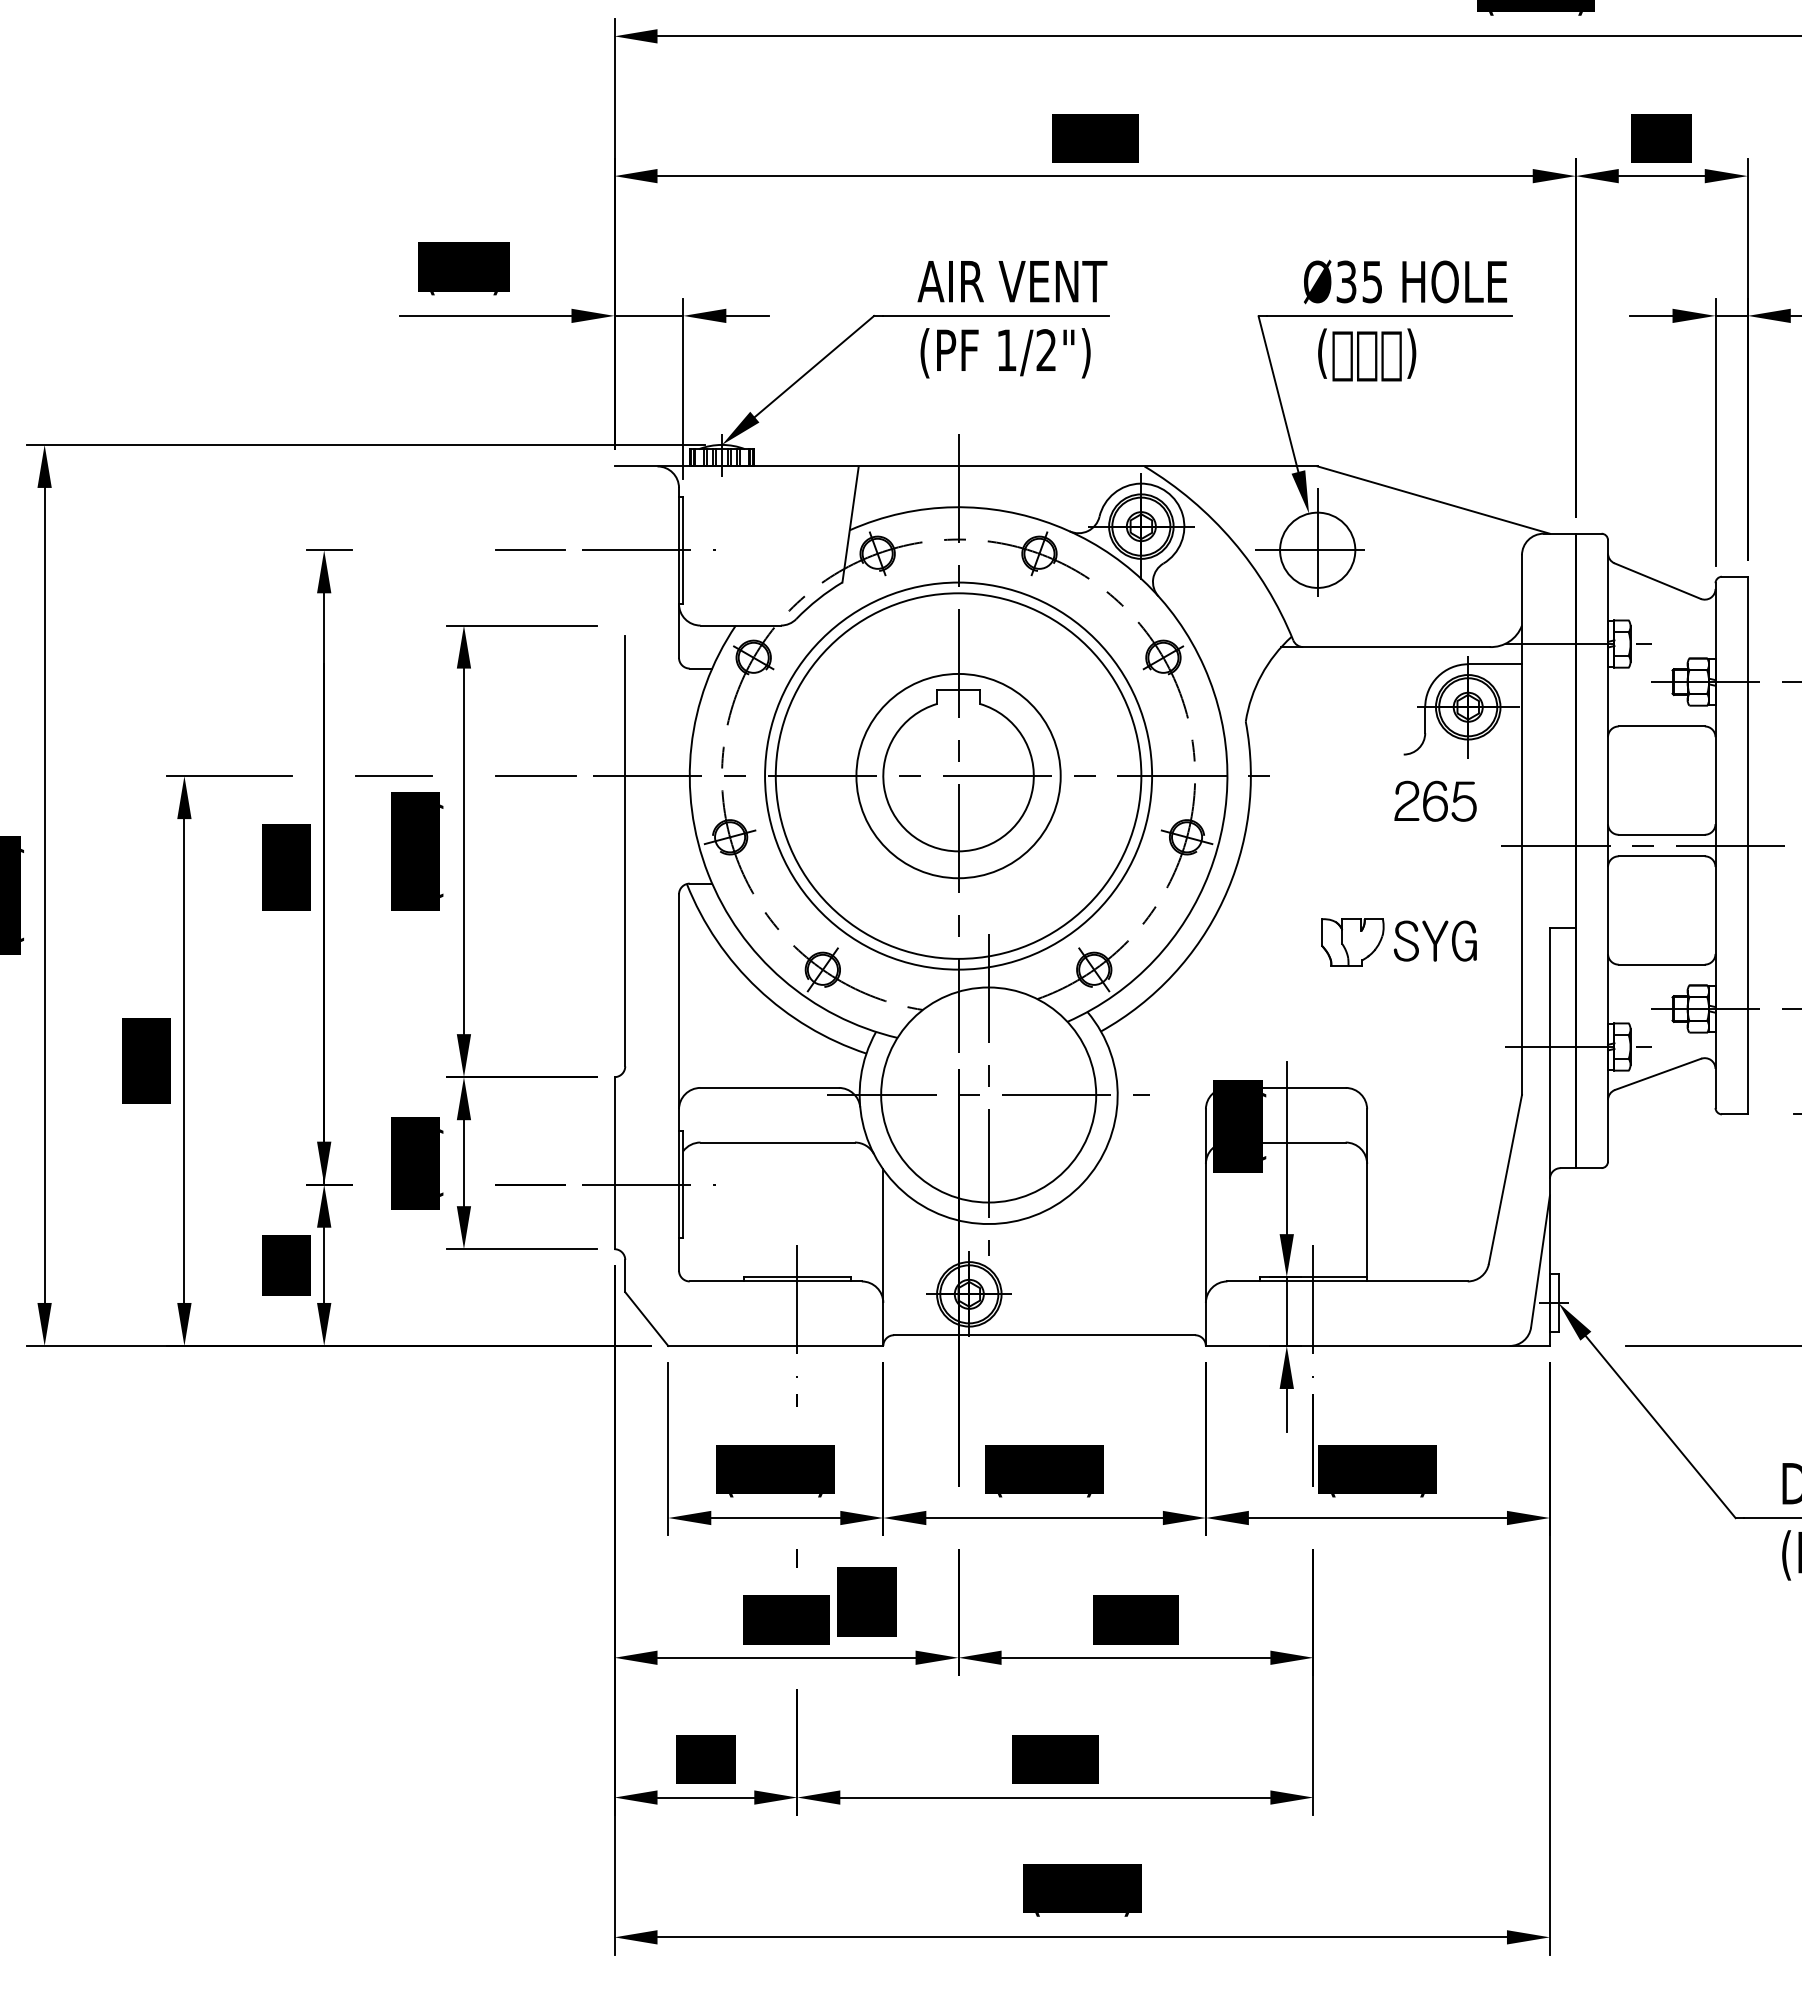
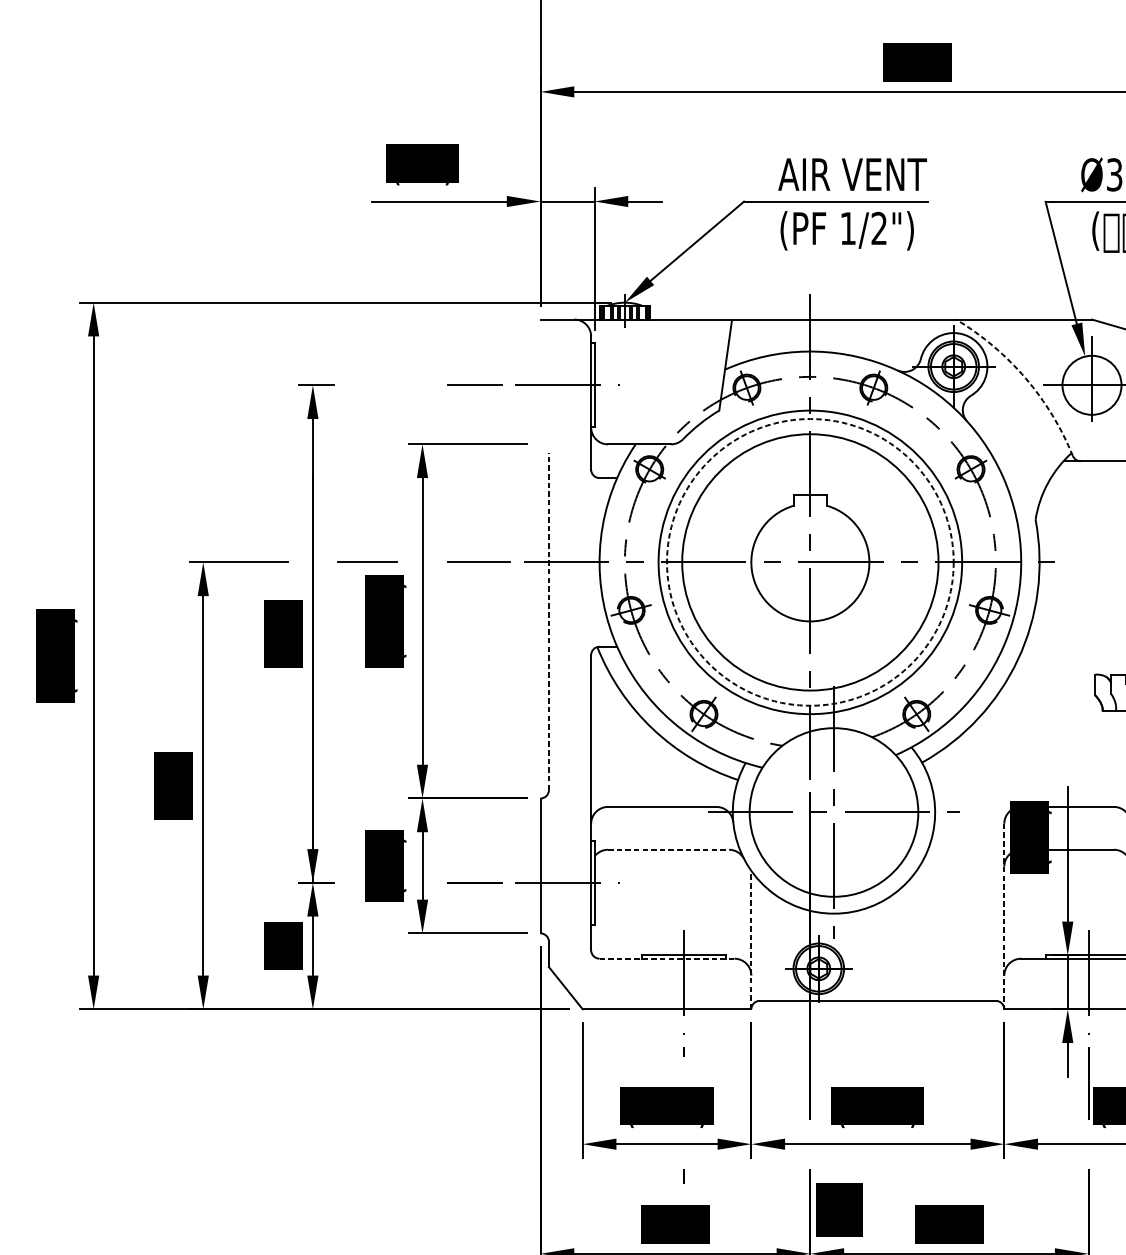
arc: (1233, 541) -> (1025, 378), solid -> dashed
circle: (958, 775) -> (810, 561), size x1.6
circle: (958, 775) -> (810, 561), solid -> dashed
line: (625, 850) -> (549, 620), solid -> dashed
line: (778, 1142) -> (669, 849), solid -> dashed
line: (1205, 1228) -> (1004, 917), solid -> dashed
line: (883, 1257) -> (751, 939), solid -> dashed
line: (776, 1281) -> (667, 958), solid -> dashed
text: (866, 1601) -> (839, 1209), moved

